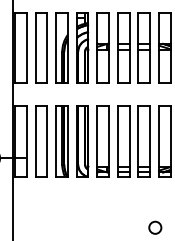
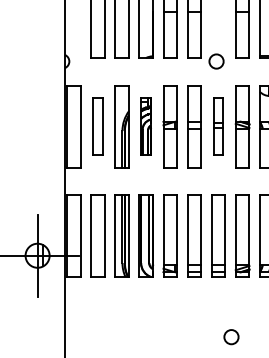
part: (40, 47) -> (97, 126), size x0.7
part: (81, 47) -> (145, 126), size x0.7
part: (144, 47) -> (218, 126), size x0.7

